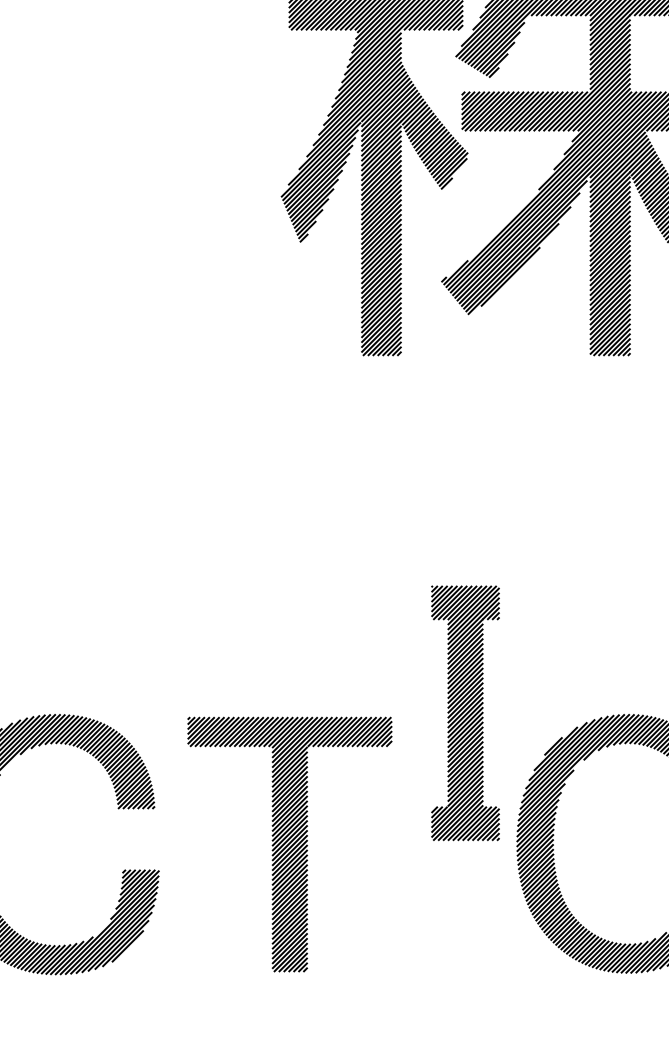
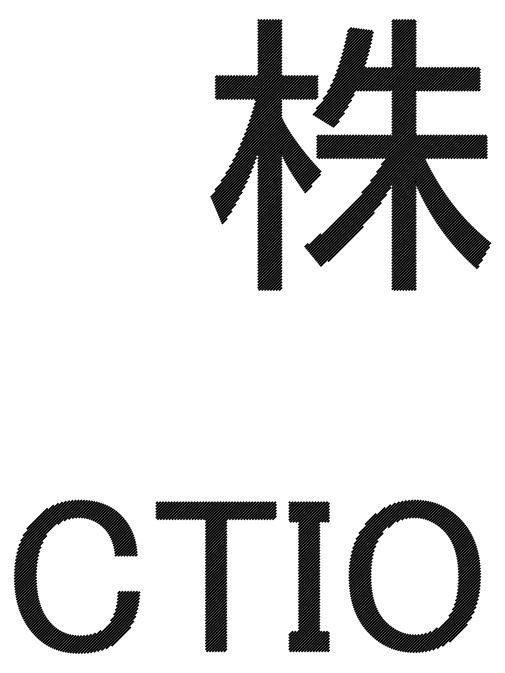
part: (464, 712) -> (308, 576), moved

